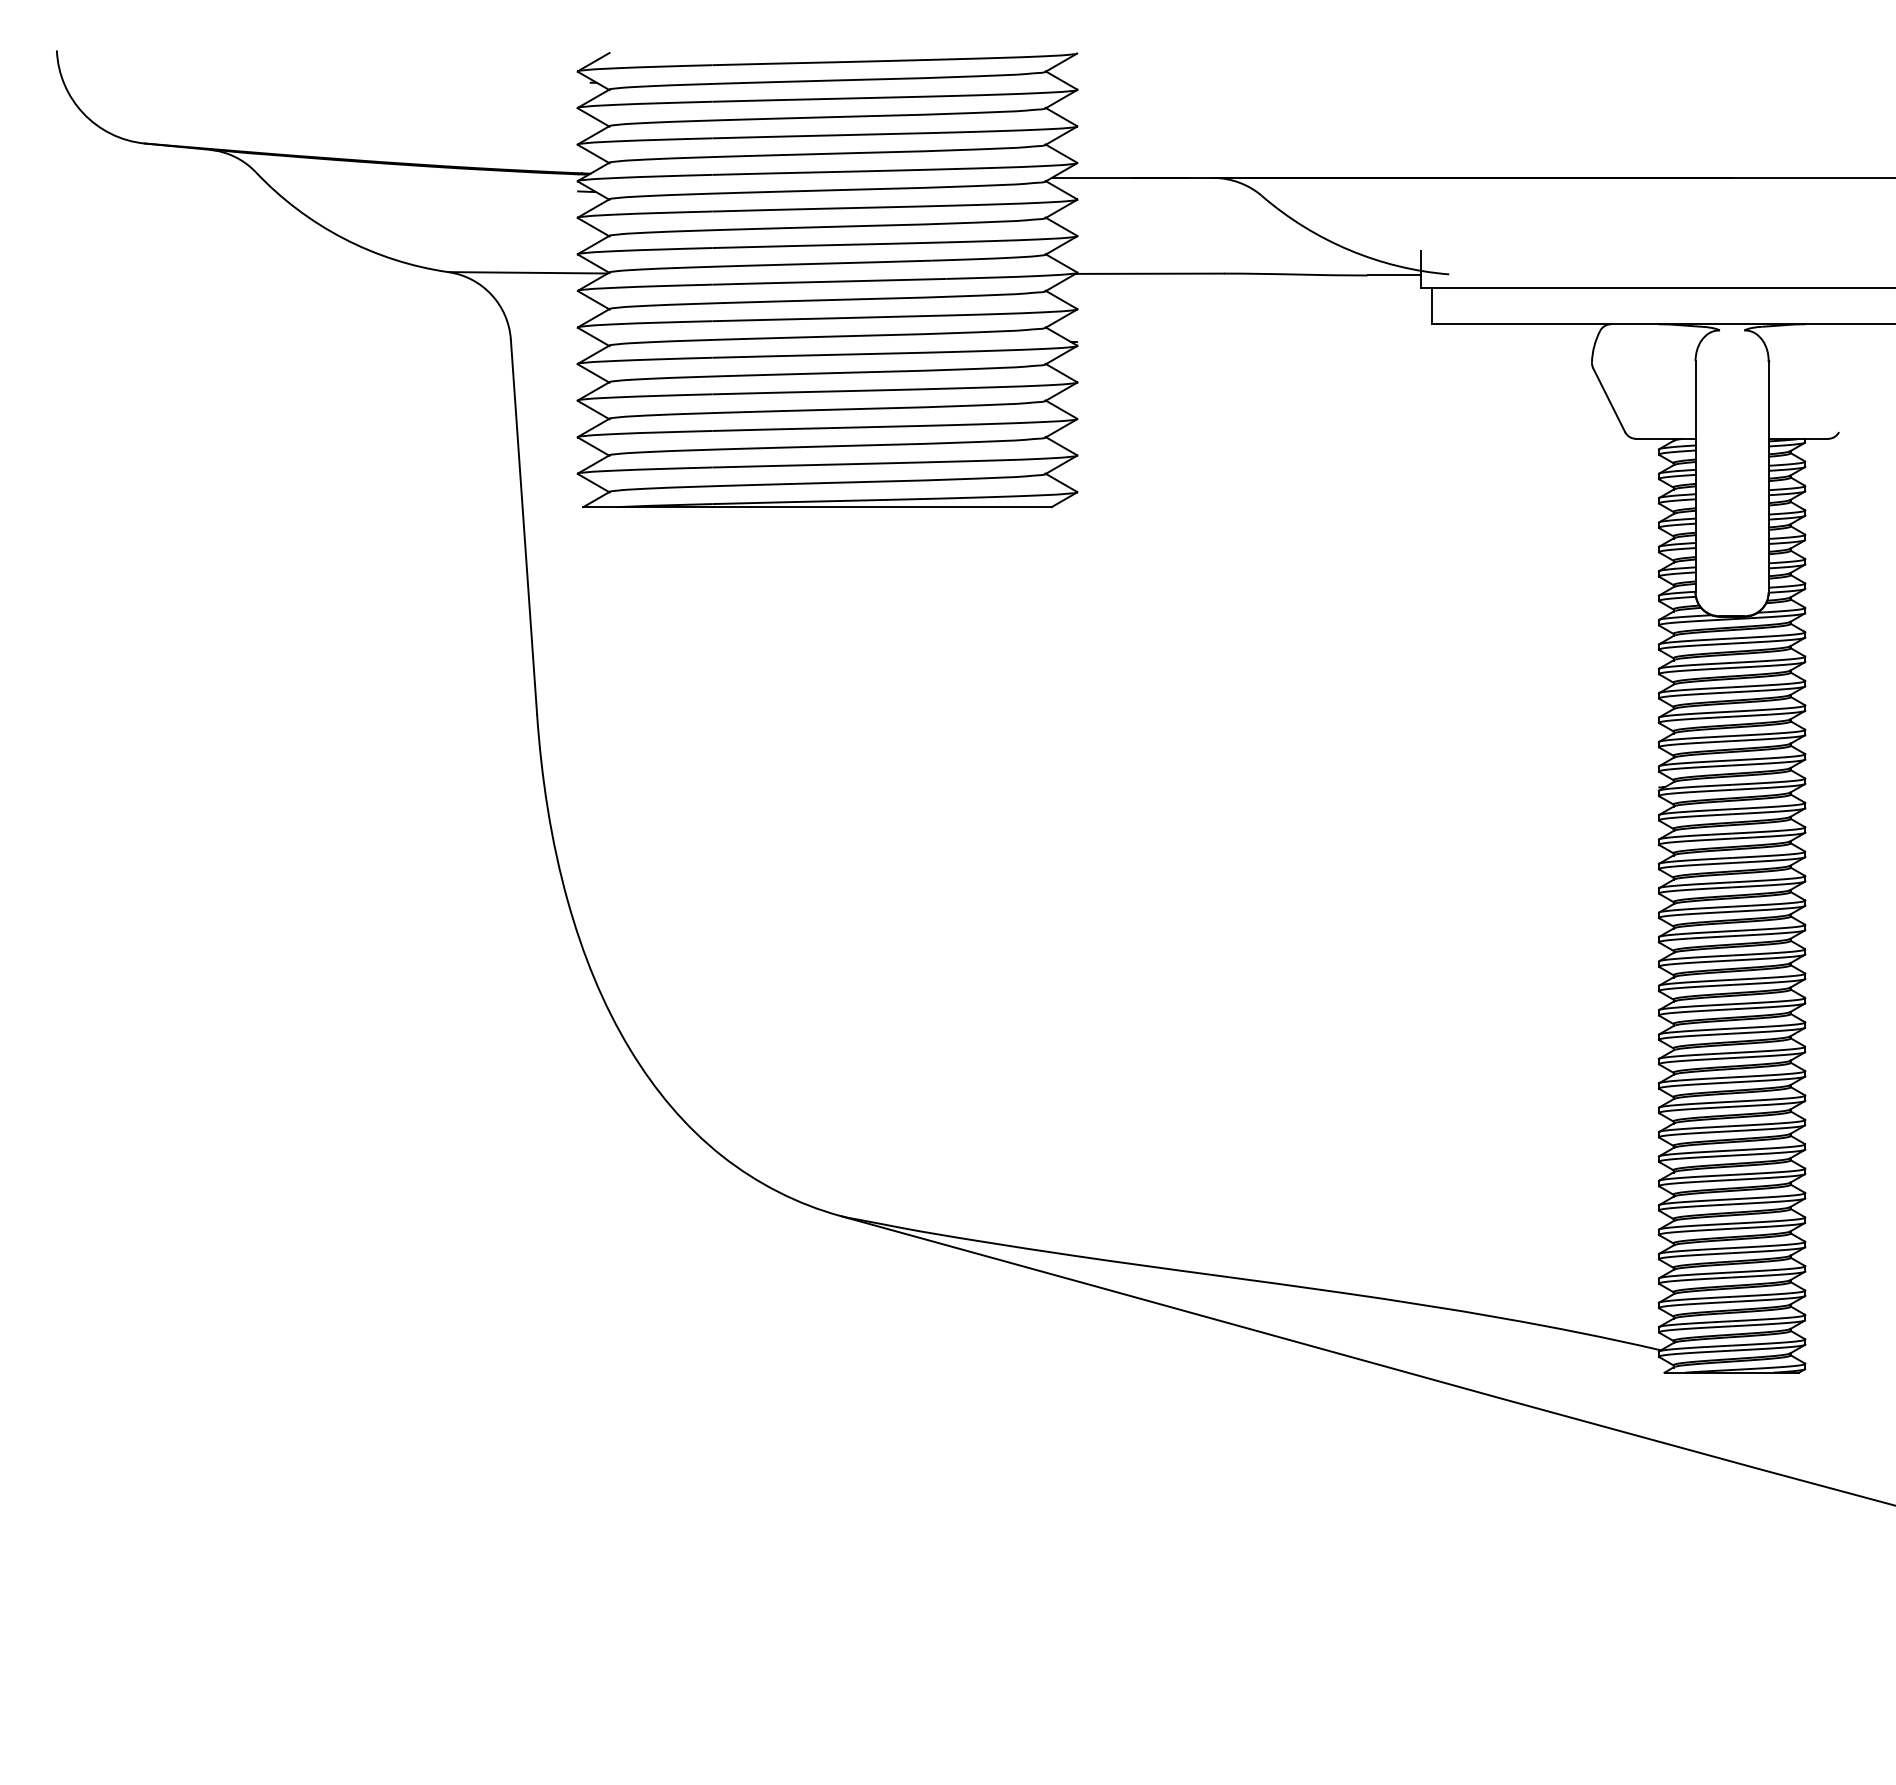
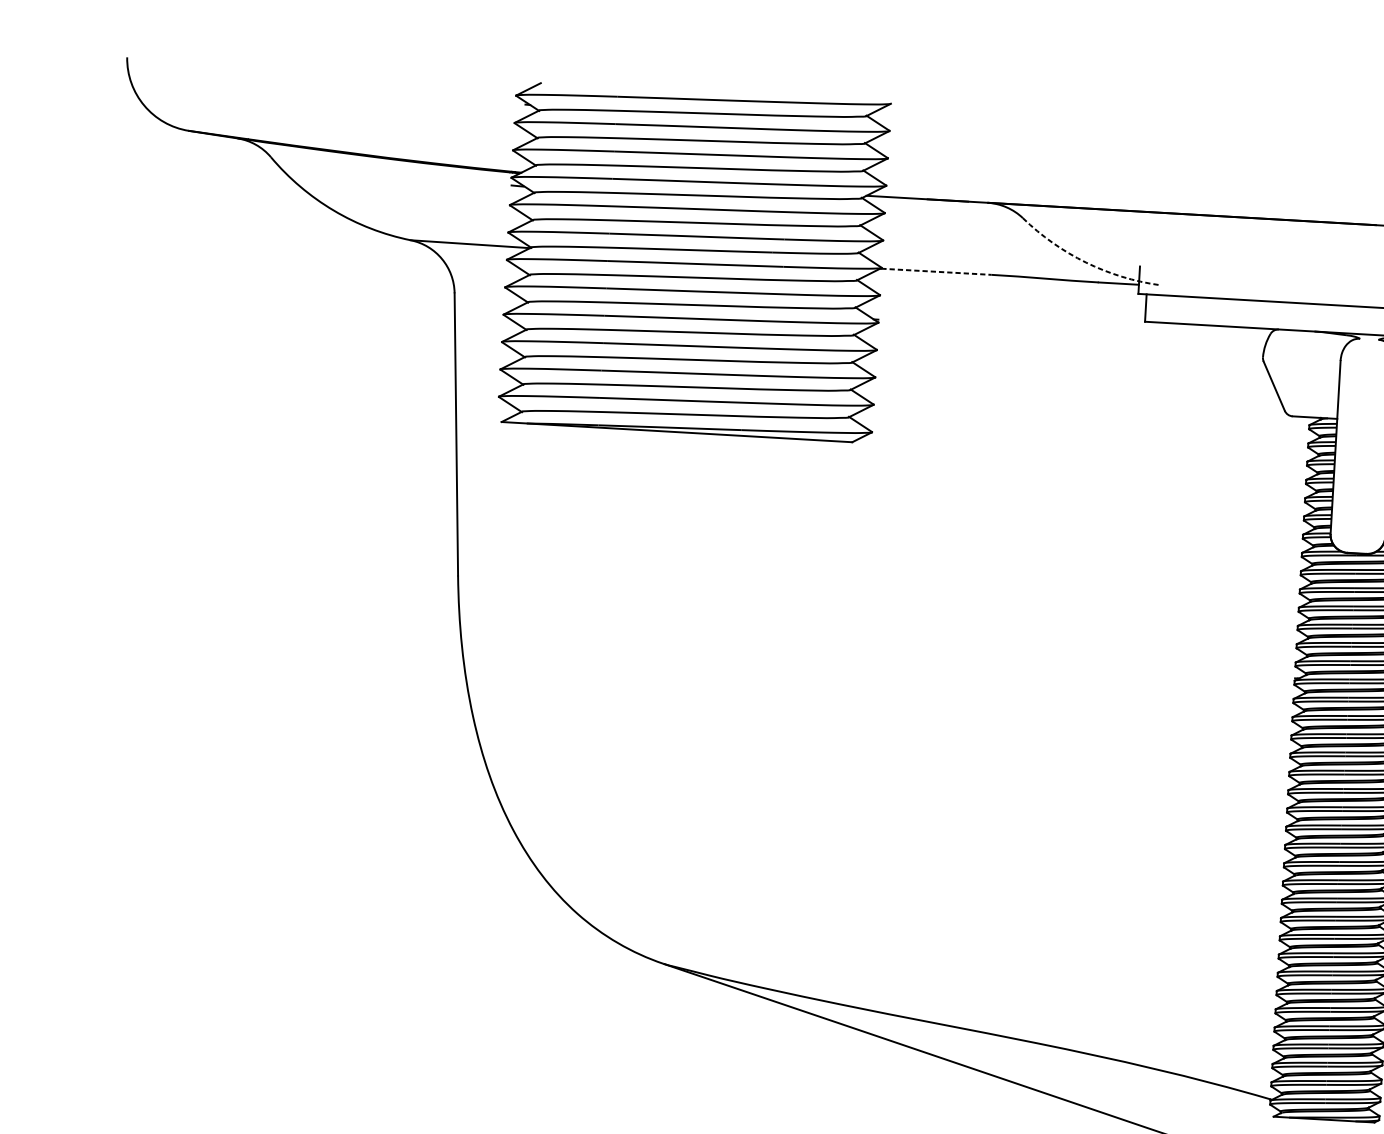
arc: (1349, 250) -> (1086, 262), solid -> dashed
line: (1151, 273) -> (937, 271), solid -> dashed

